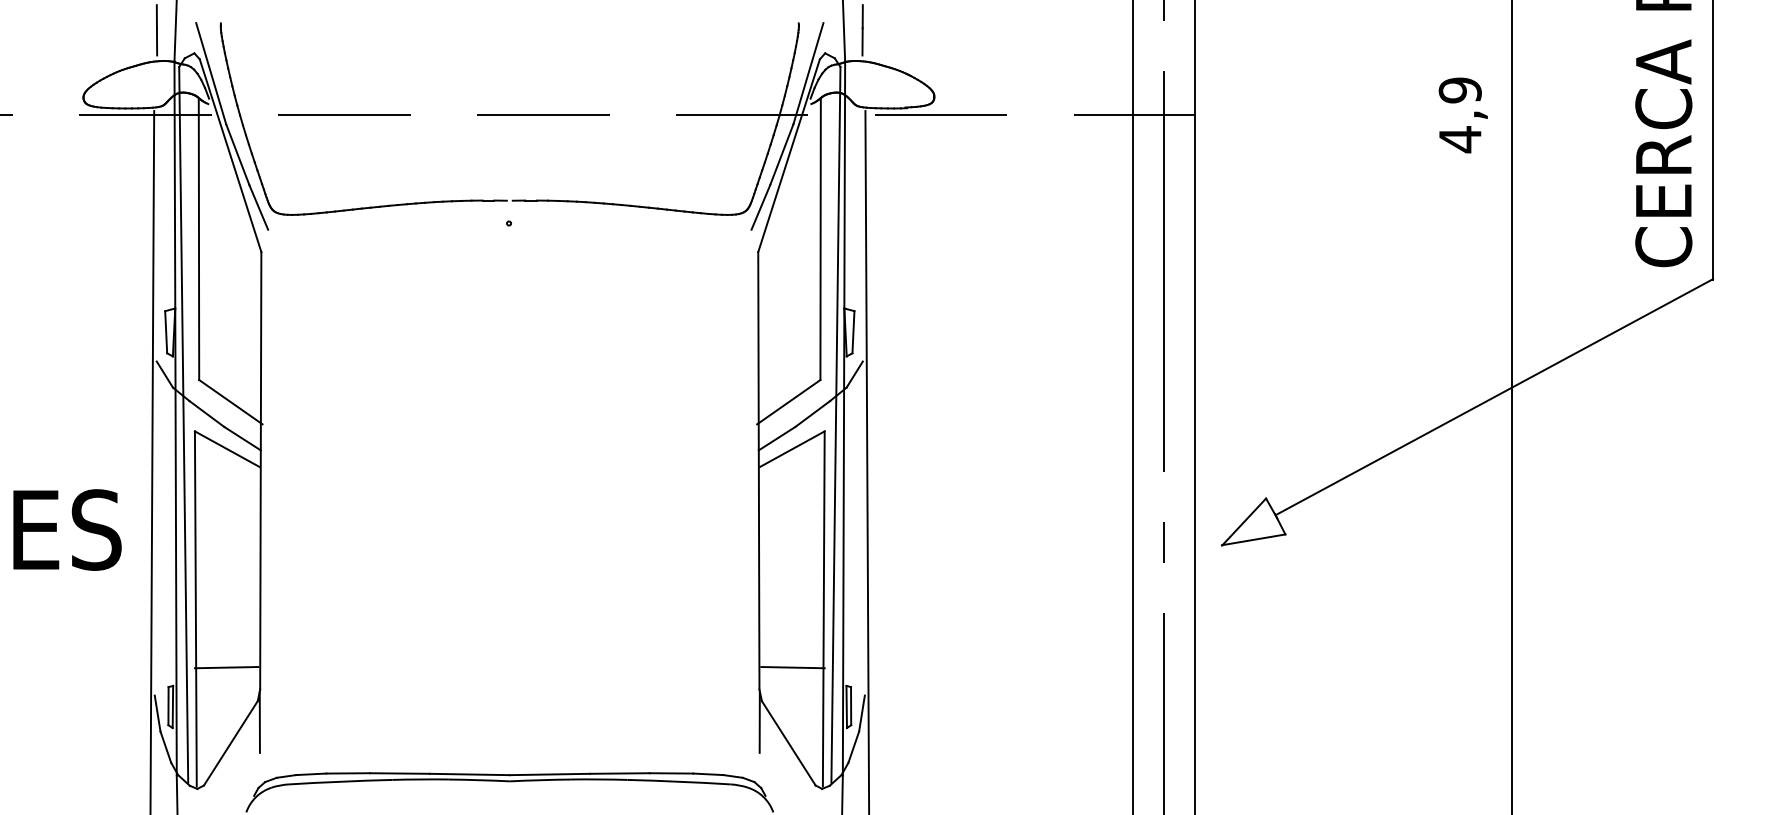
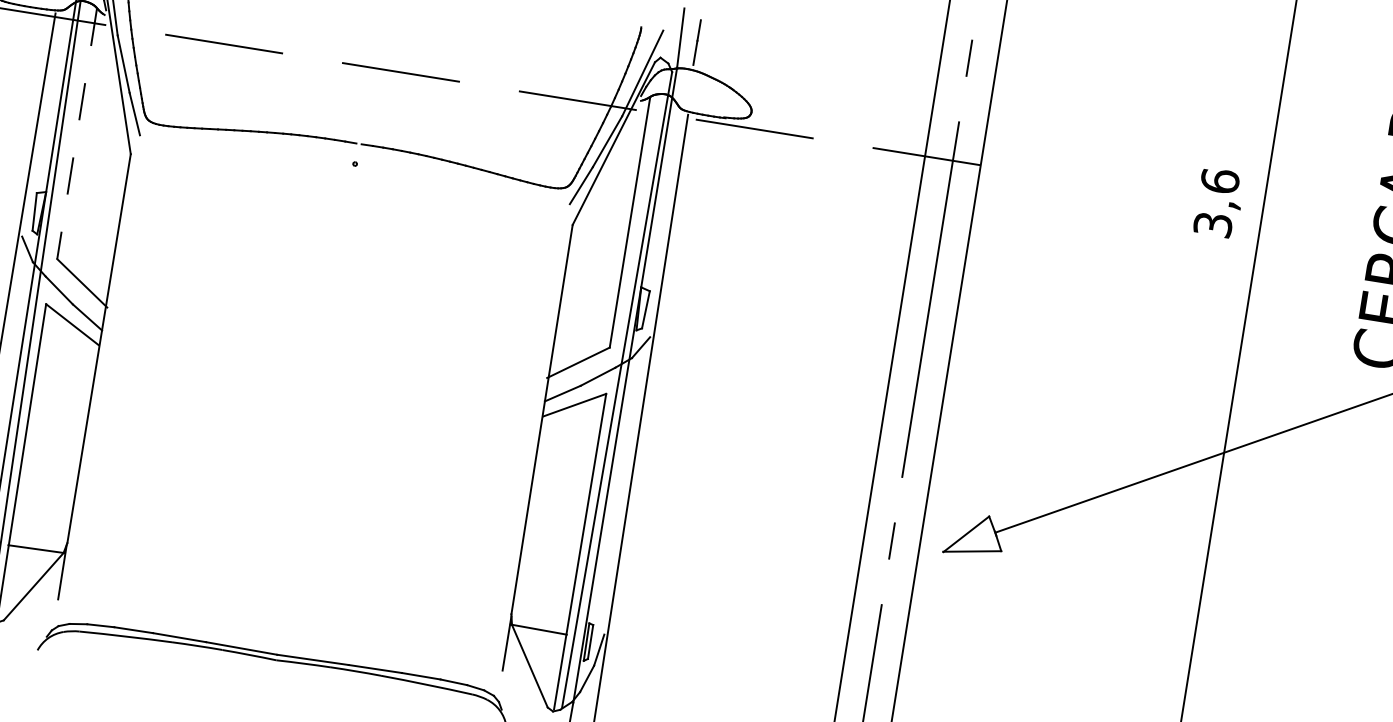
text: (1459, 115) -> (1215, 203), 4,9 -> 3,6
line: (198, 239) -> (76, 134), solid -> dashed
line: (226, 667) -> (36, 549), moved
line: (792, 667) -> (538, 629), moved

